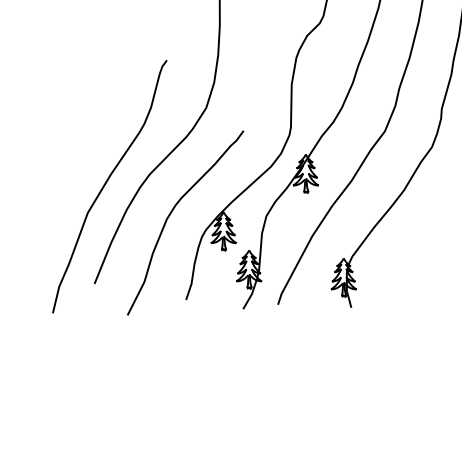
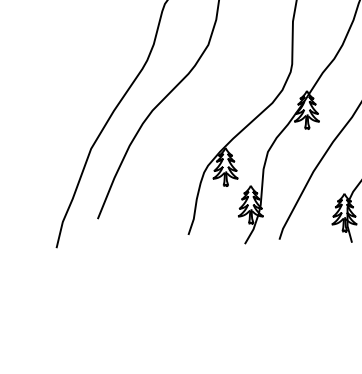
curve: (172, 212) -> (174, 148), removed

